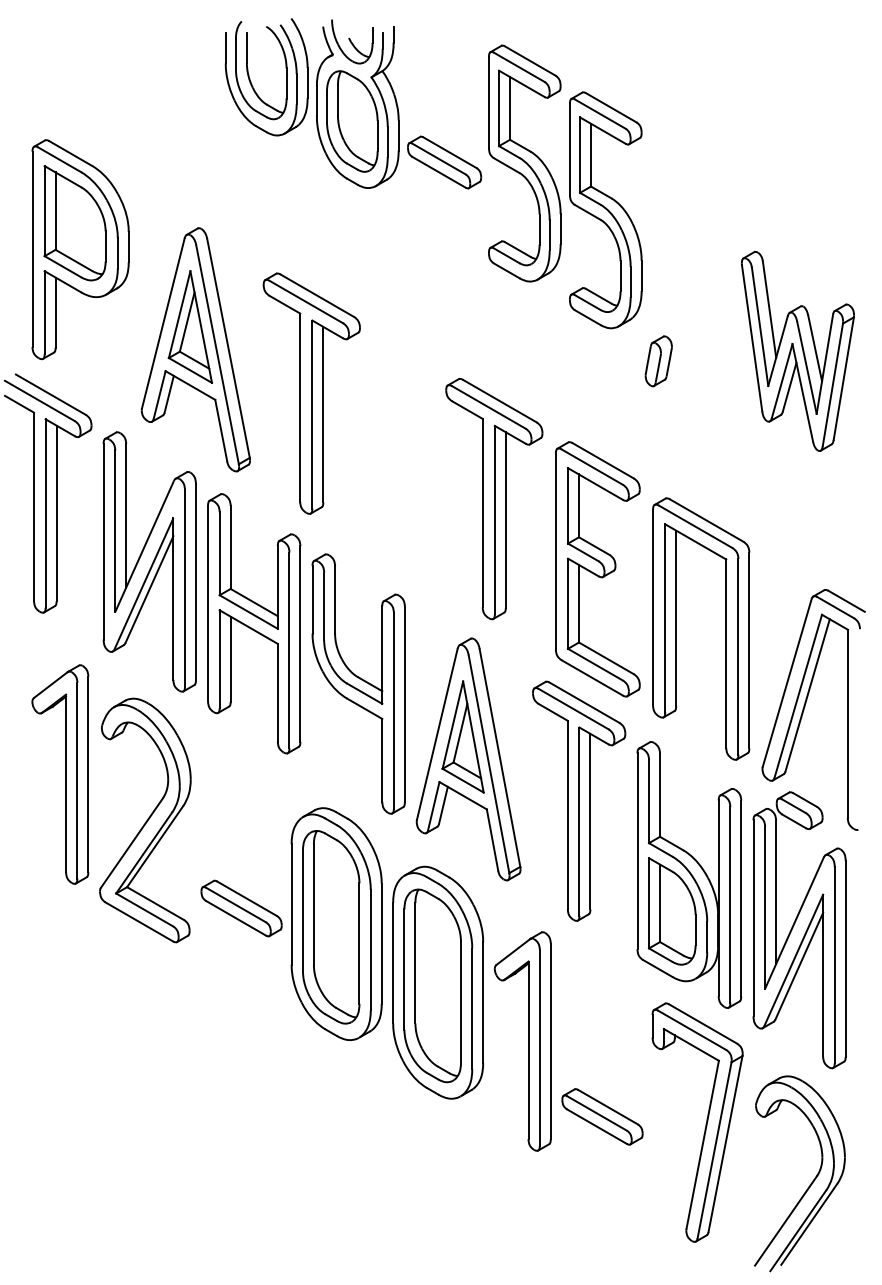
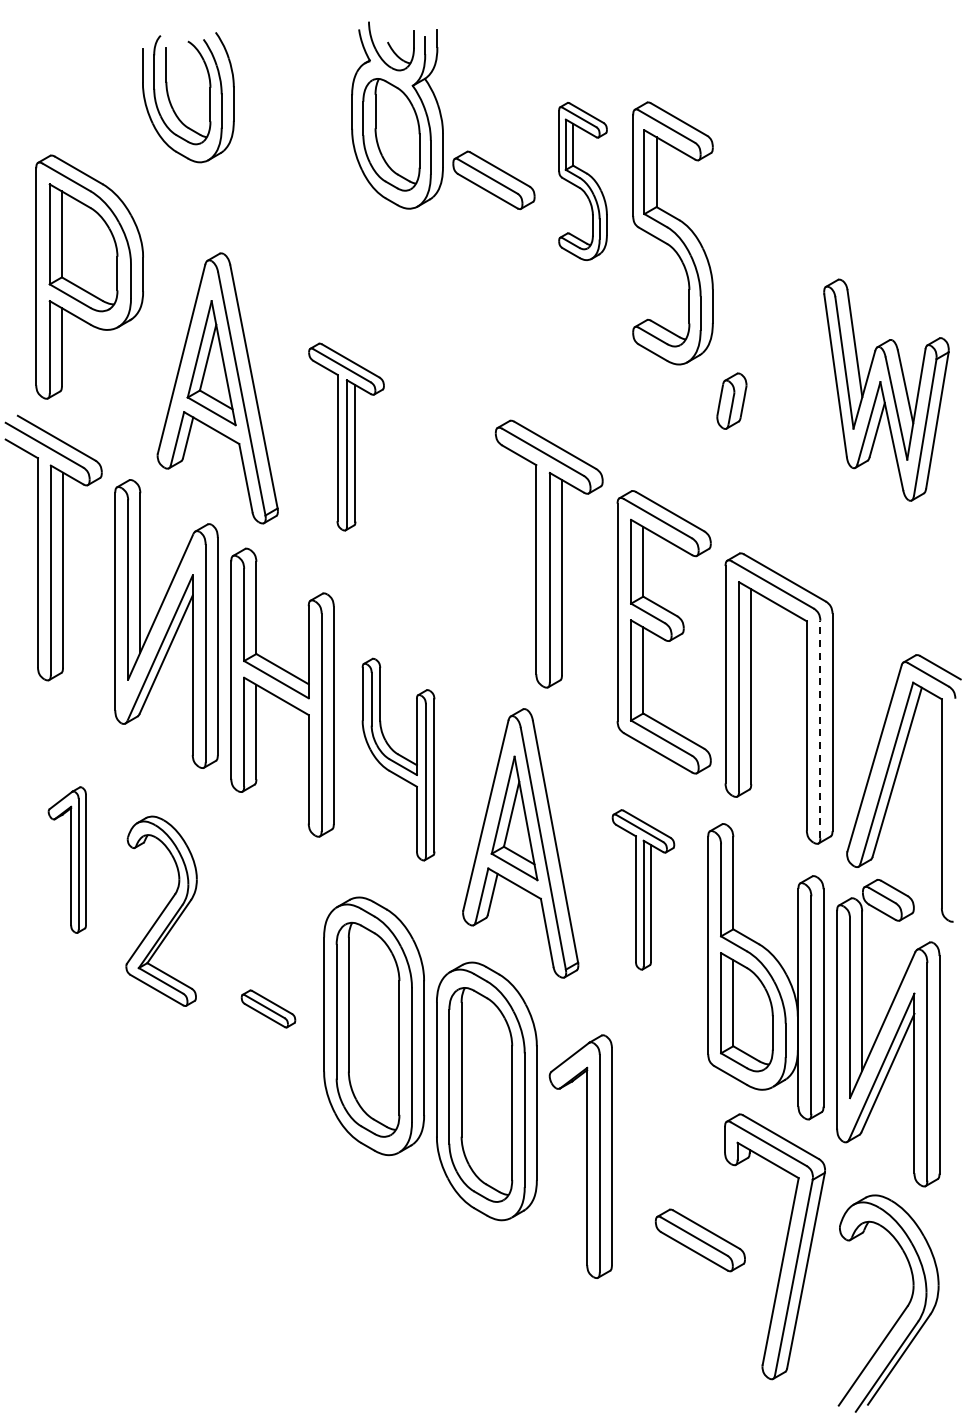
part: (251, 81) -> (171, 102), moved
part: (524, 163) -> (582, 181), size x0.6
part: (311, 393) -> (346, 436), size x0.7
line: (738, 656) -> (820, 729), solid -> dashed
part: (358, 683) -> (398, 759), size x0.7
part: (60, 773) -> (67, 859), size x0.6
part: (579, 800) -> (643, 889), size x0.6
part: (145, 820) -> (161, 911), size x0.7
part: (241, 908) -> (268, 1008), size x0.6
part: (601, 1116) -> (699, 1240), moved

